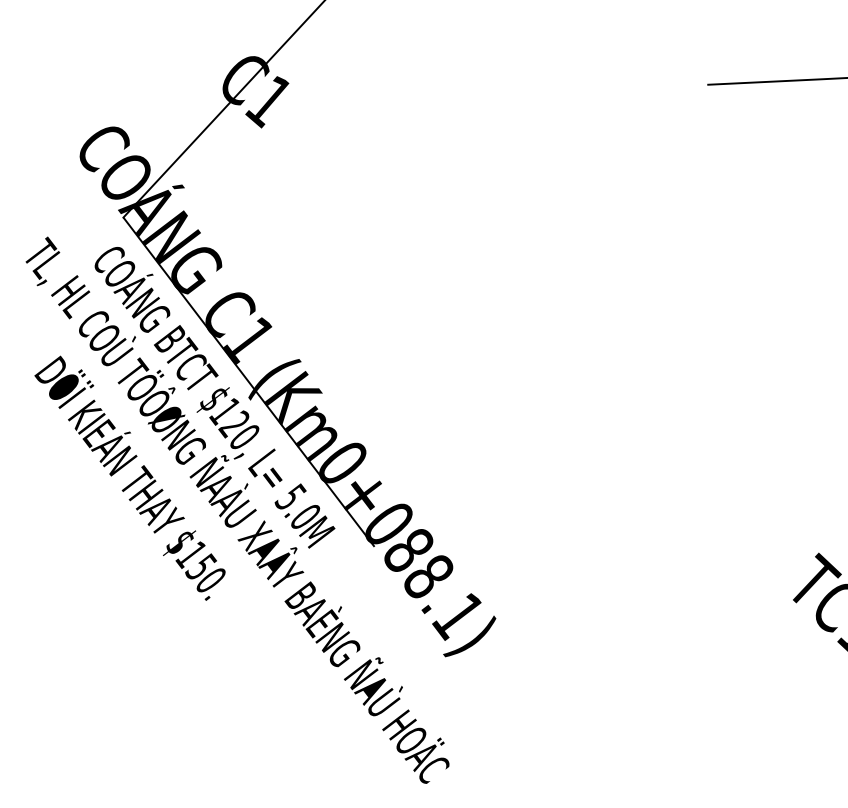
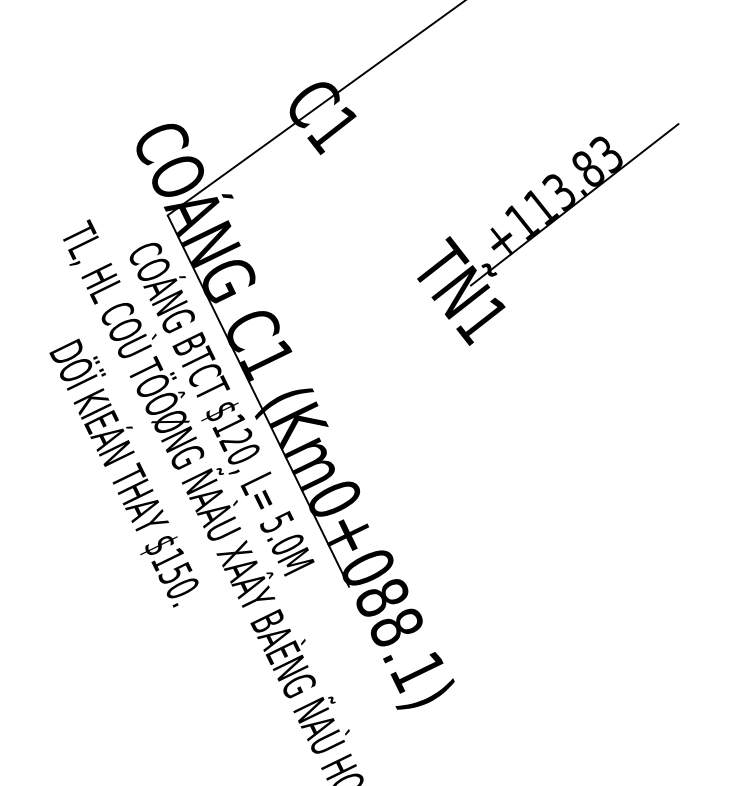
part: (493, 156) -> (542, 228), added

